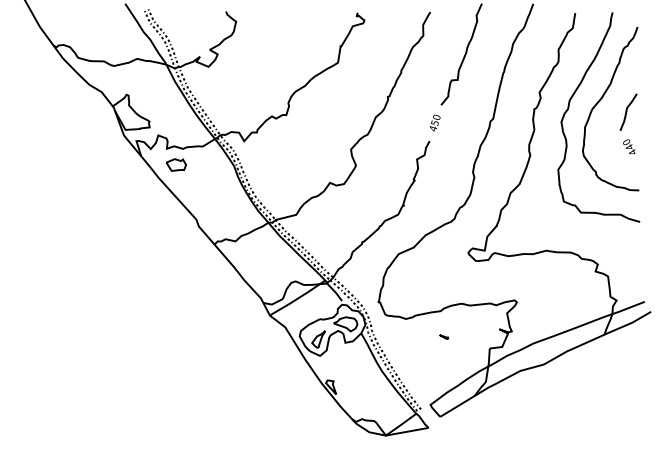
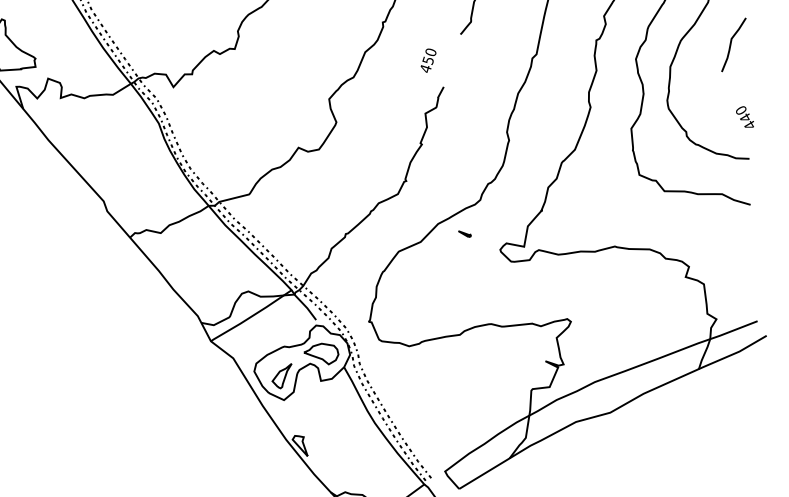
text: (435, 122) -> (429, 59), moved
text: (629, 146) -> (745, 116), moved
part: (176, 164) -> (74, 120), removed
part: (444, 336) -> (465, 233), moved

